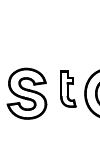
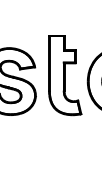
part: (68, 88) -> (65, 74), size x1.67

